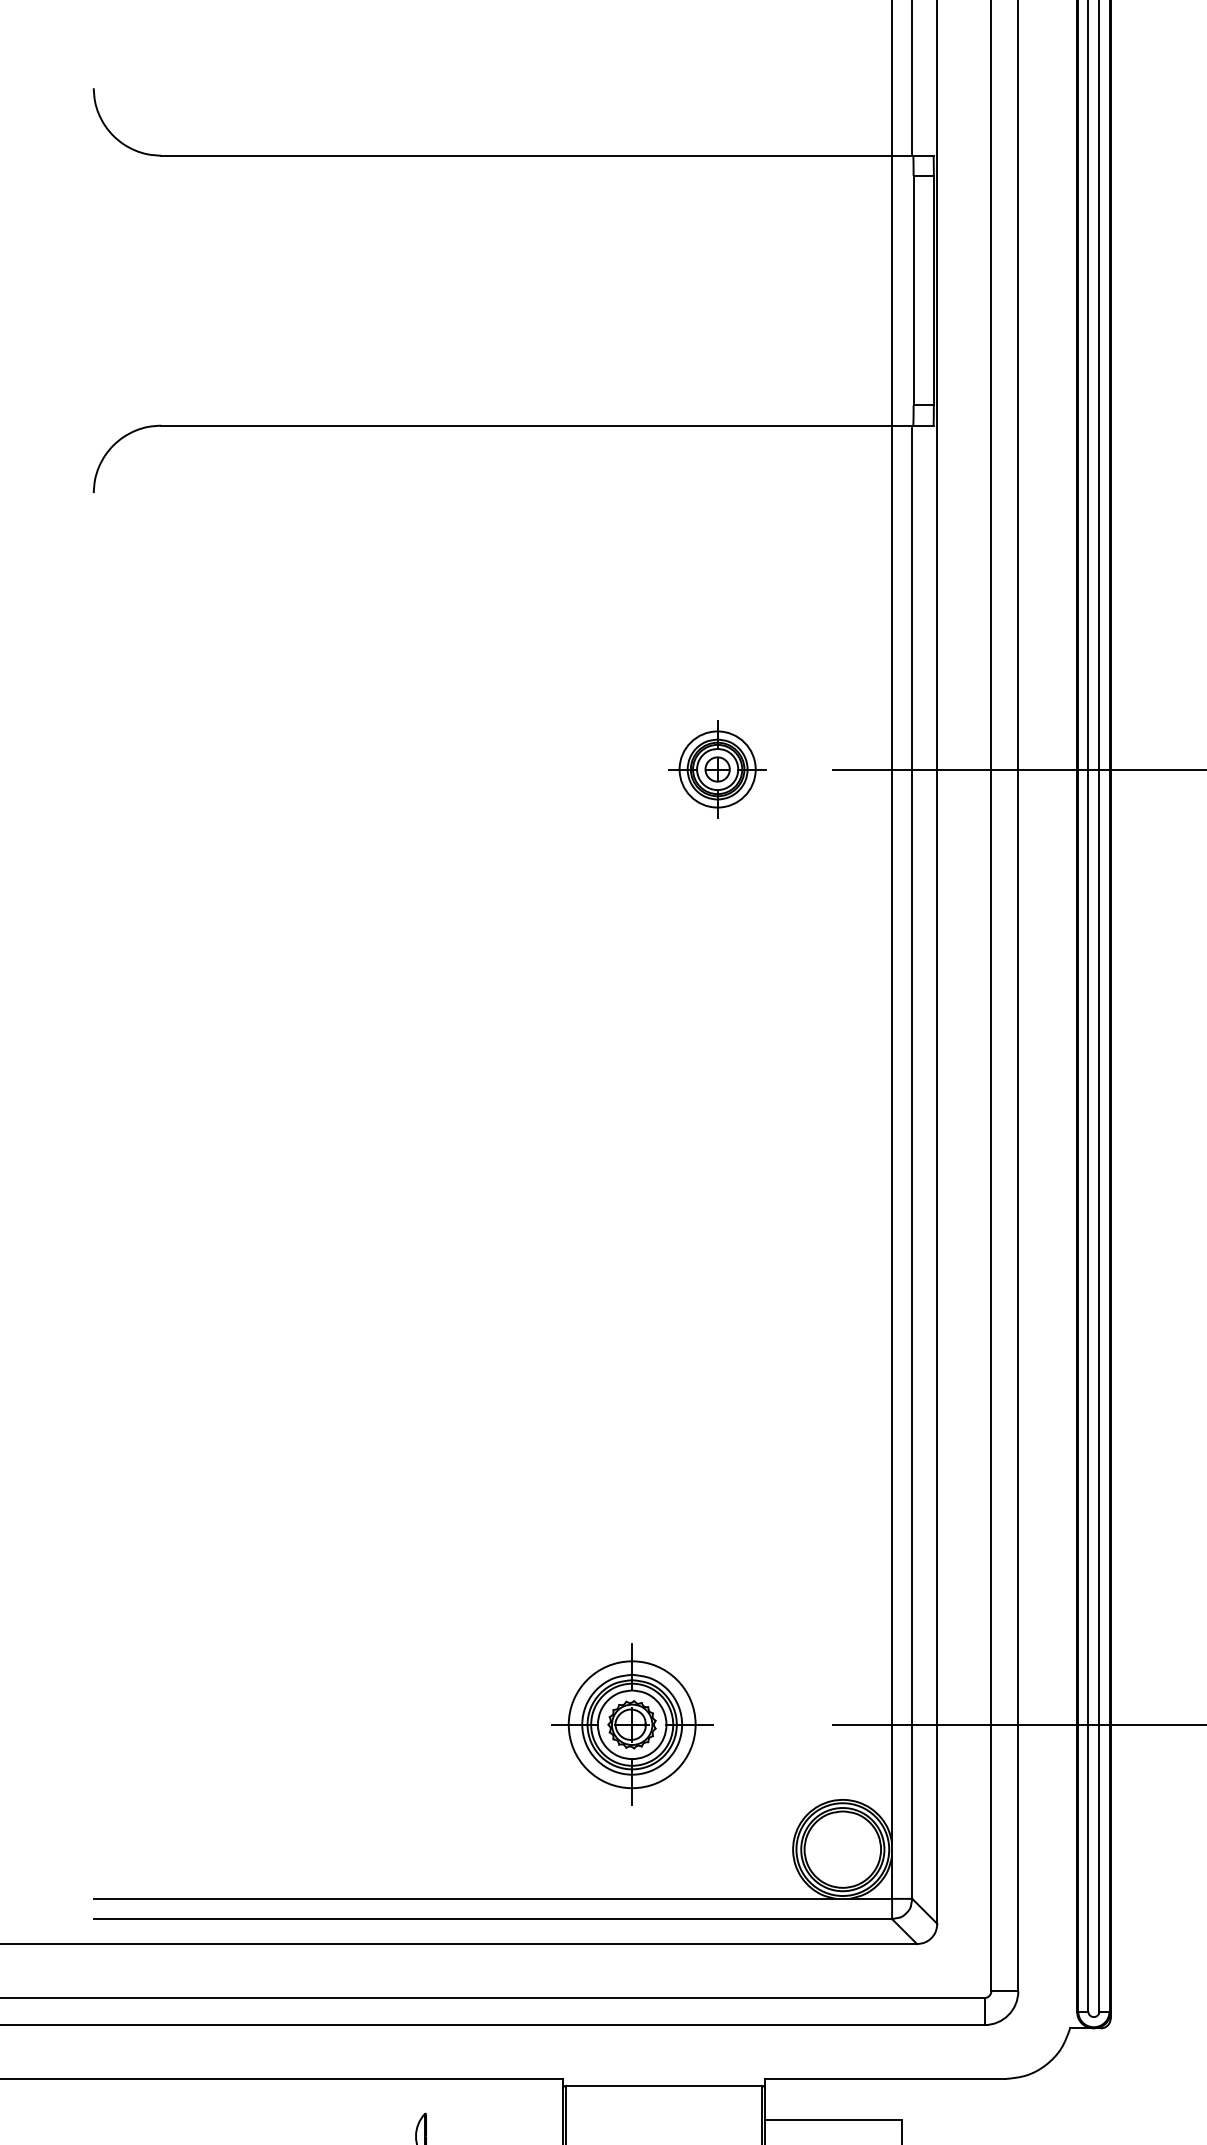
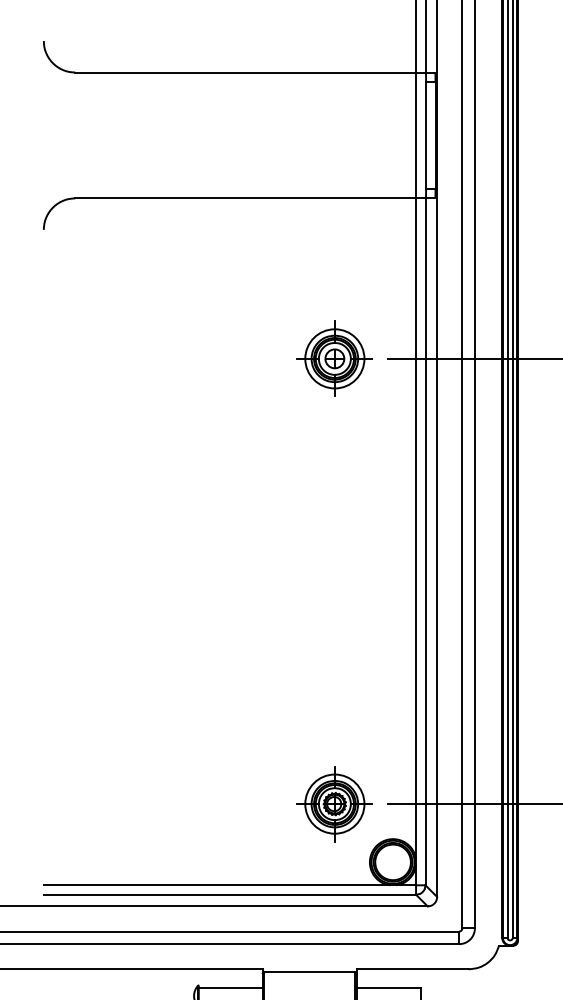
part: (717, 769) -> (334, 358), size x1.67
part: (631, 1725) -> (334, 804), moved
line: (494, 2120) -> (230, 988), added

